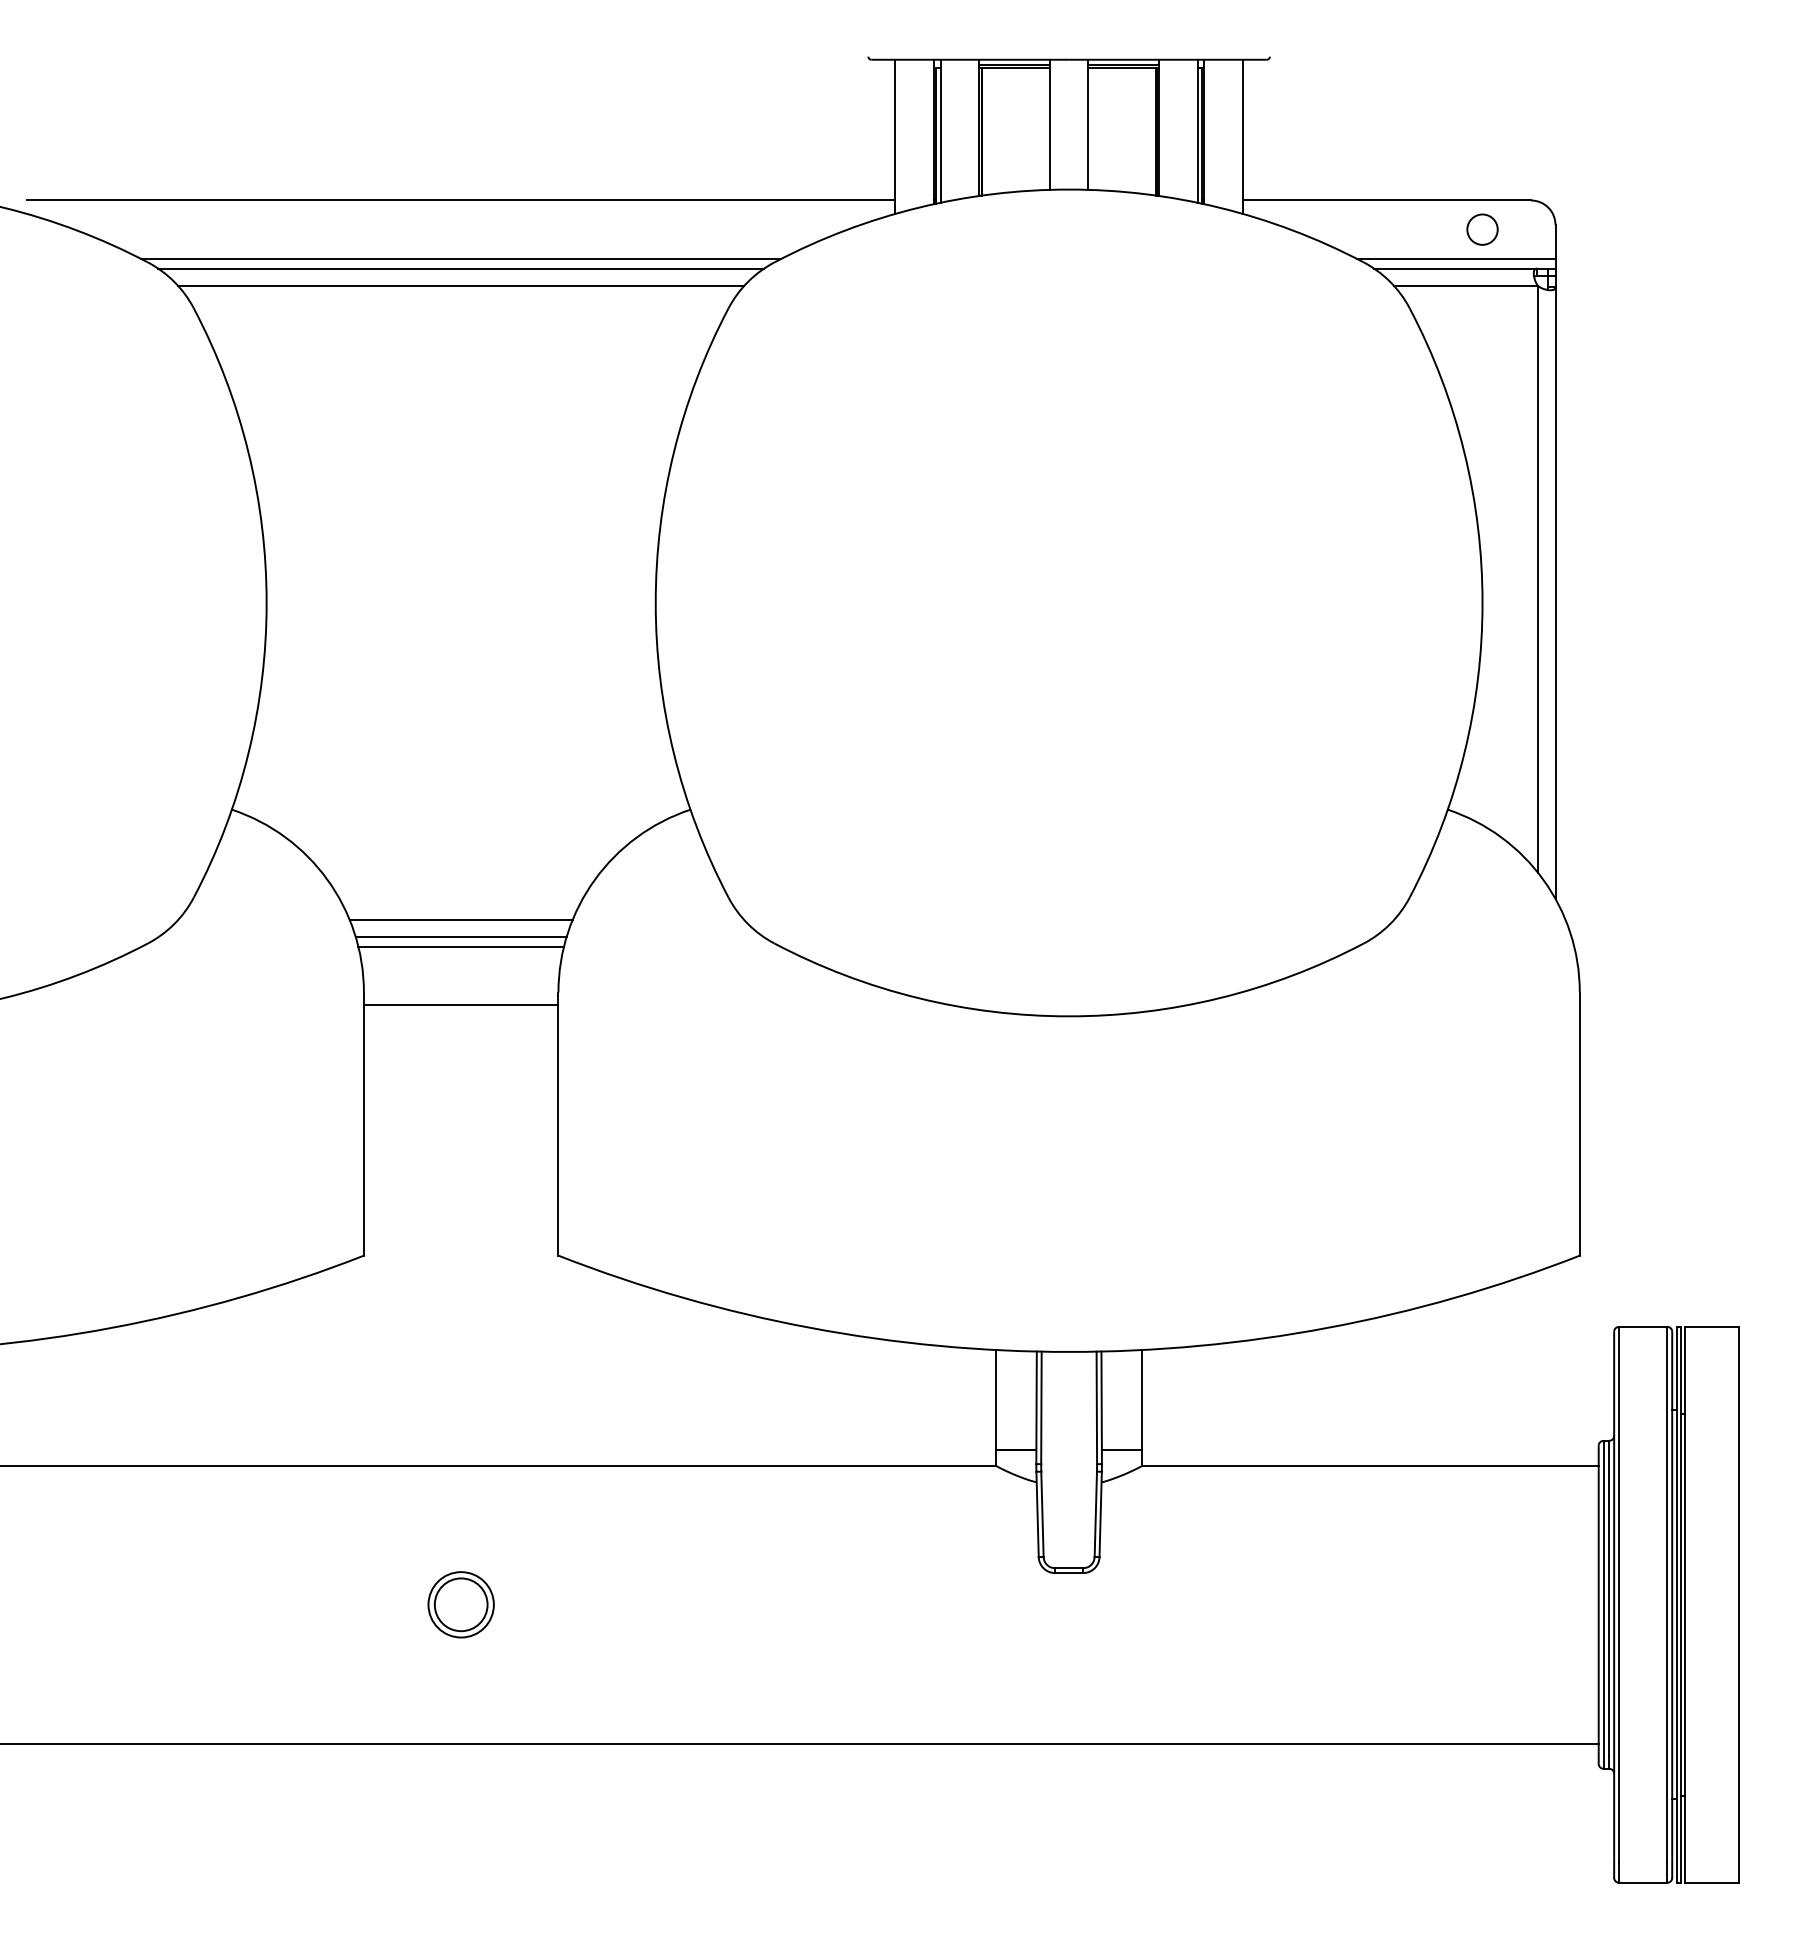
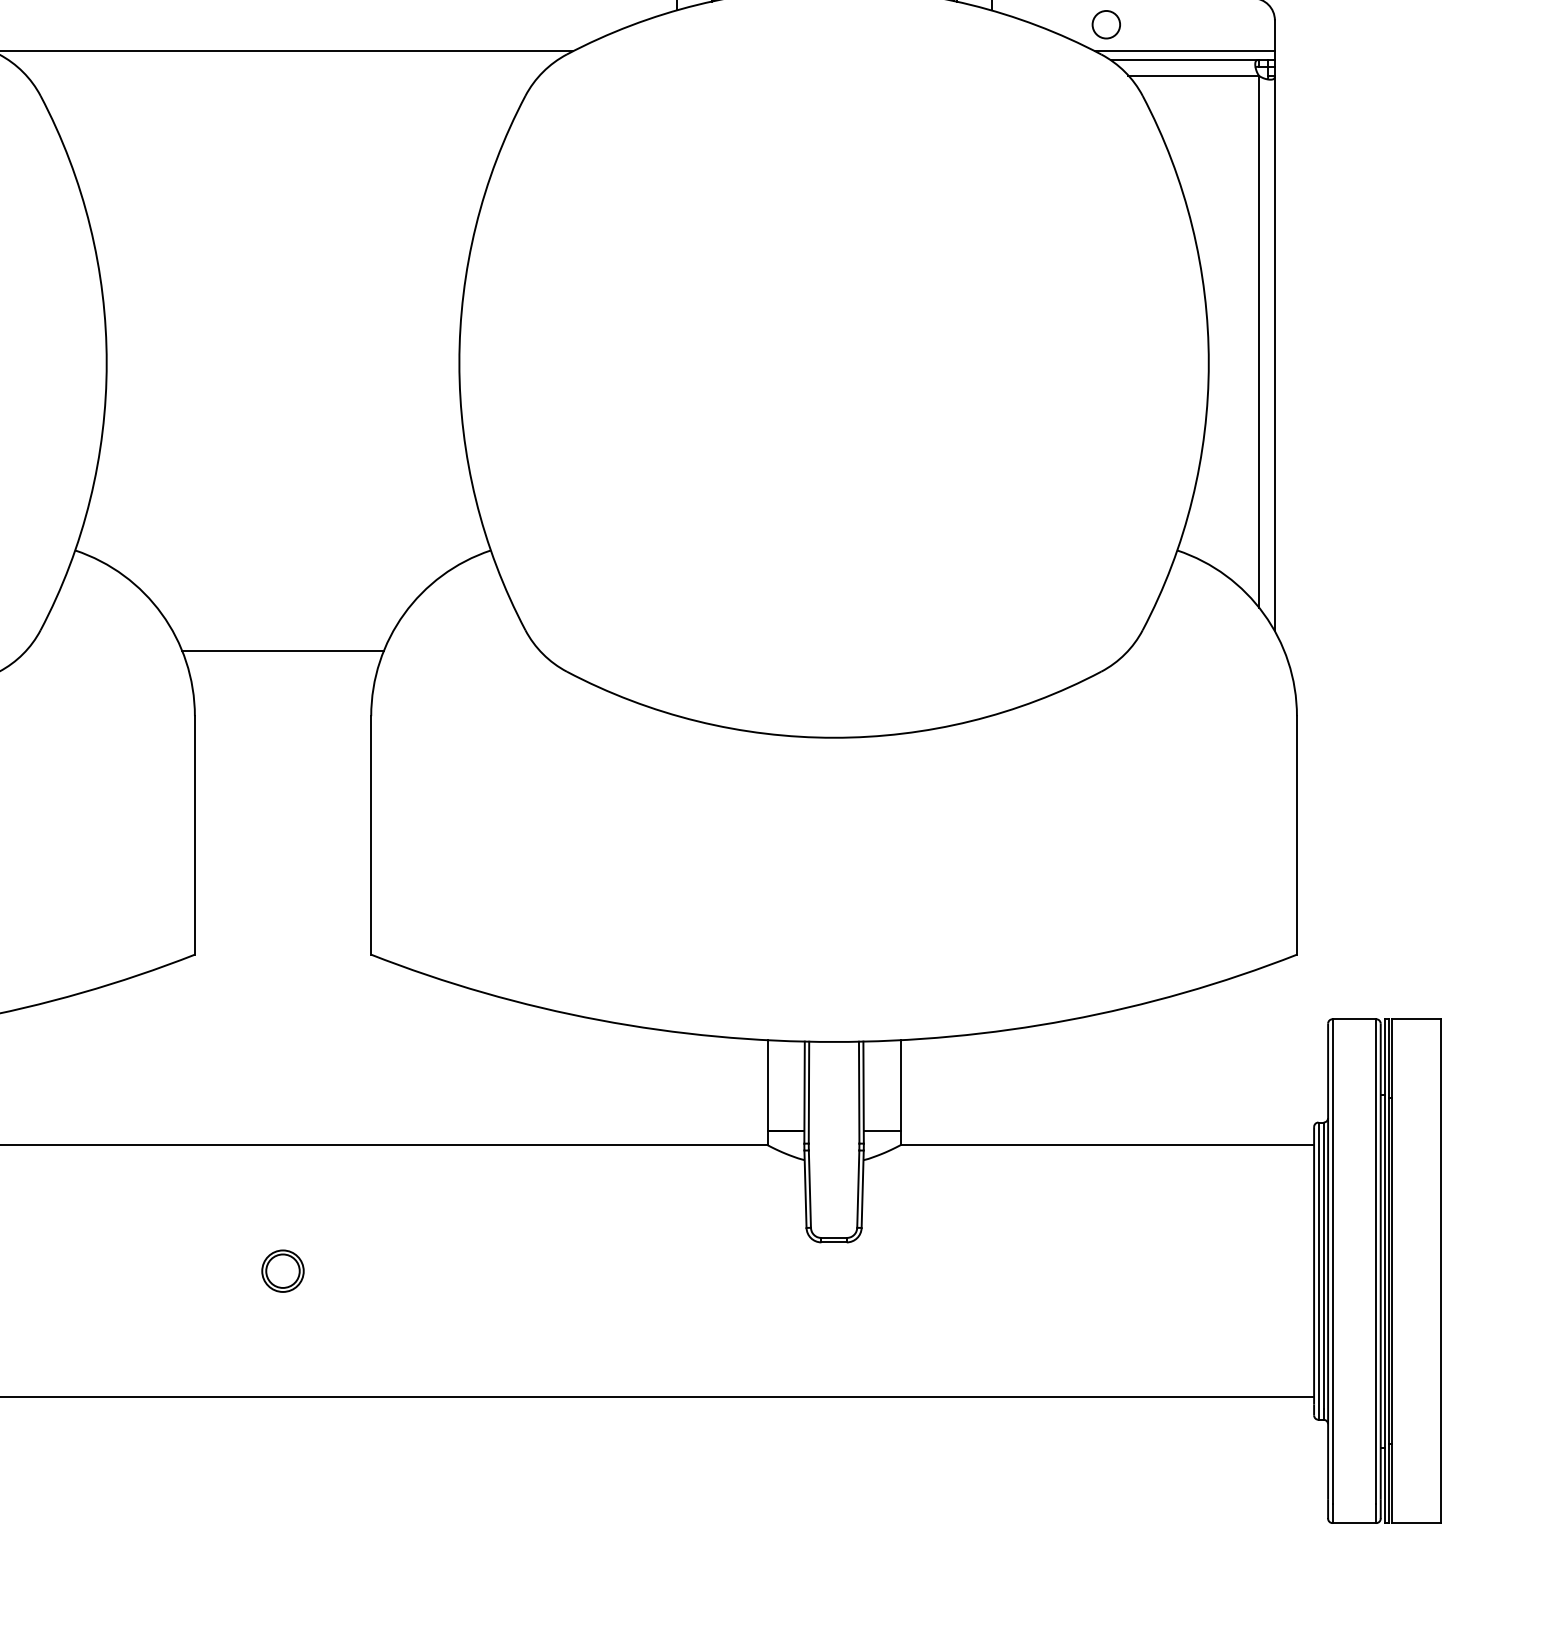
circle: (1482, 229) -> (1106, 24), moved
line: (461, 268) -> (283, 59), removed
line: (461, 285) -> (283, 75), removed
line: (460, 937) -> (282, 666), removed
line: (460, 947) -> (282, 675), removed
line: (460, 1005) -> (282, 727), removed
part: (460, 1604) -> (282, 1270), size x0.7

